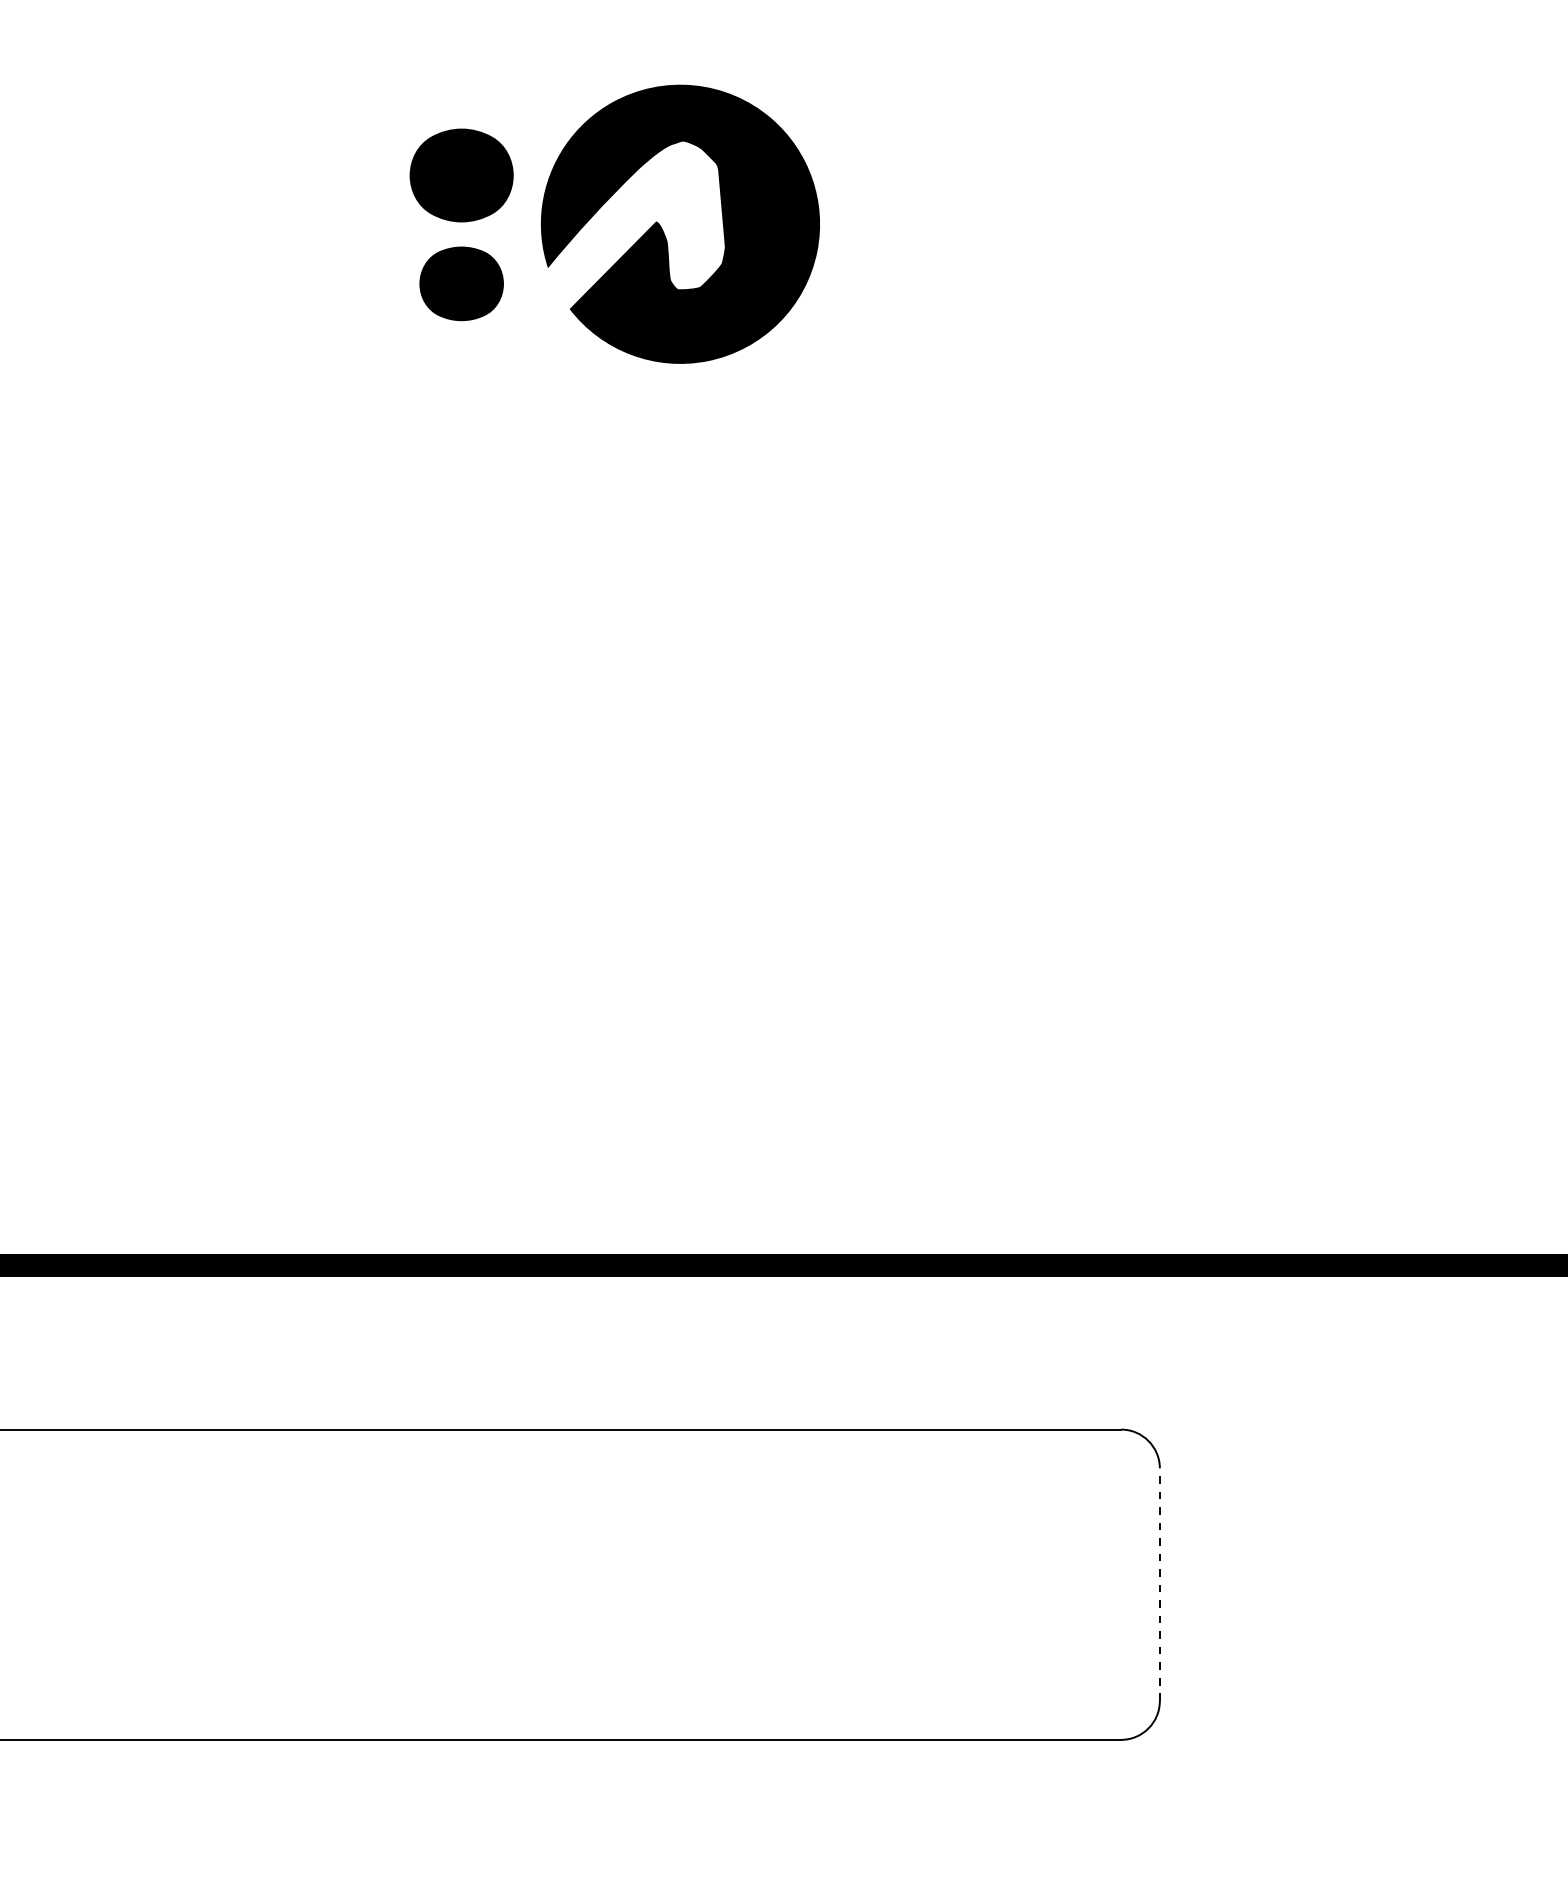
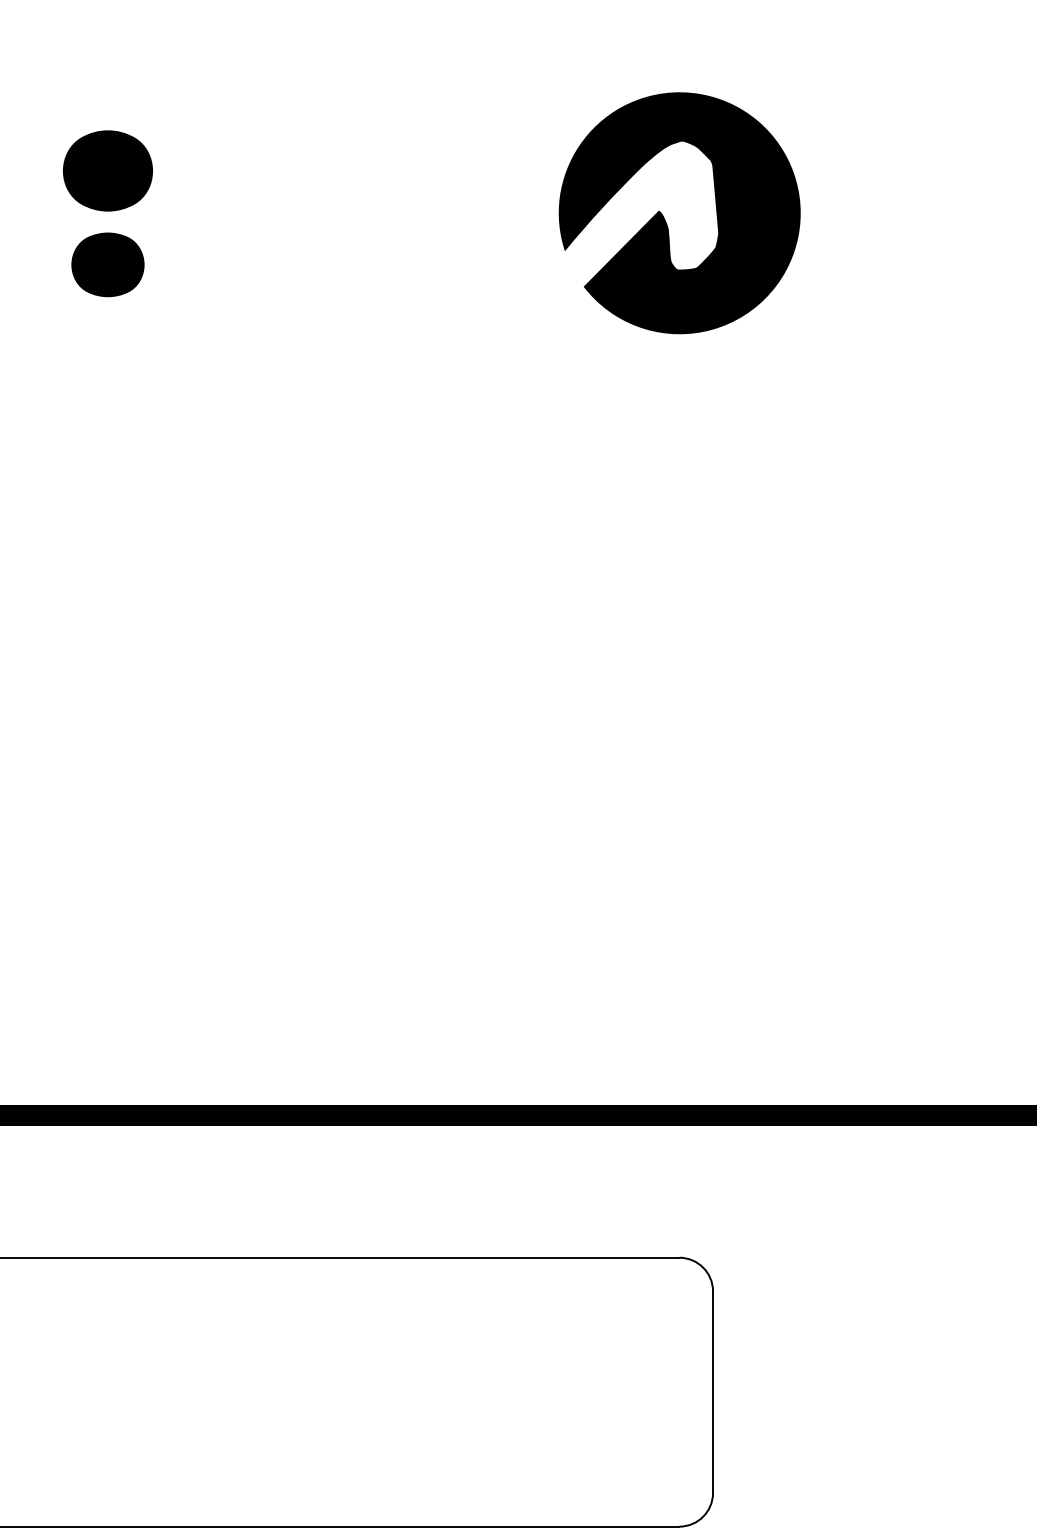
part: (663, 230) -> (665, 218), moved
line: (1159, 1584) -> (712, 1392), dashed -> solid

